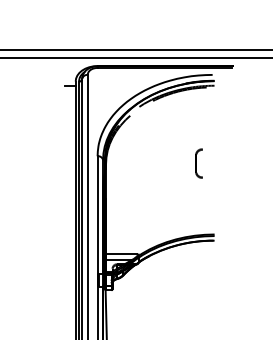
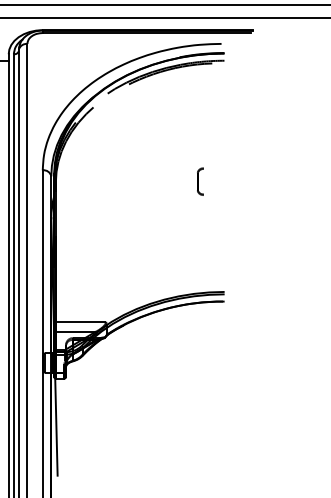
part: (198, 163) -> (199, 181), size x0.6

